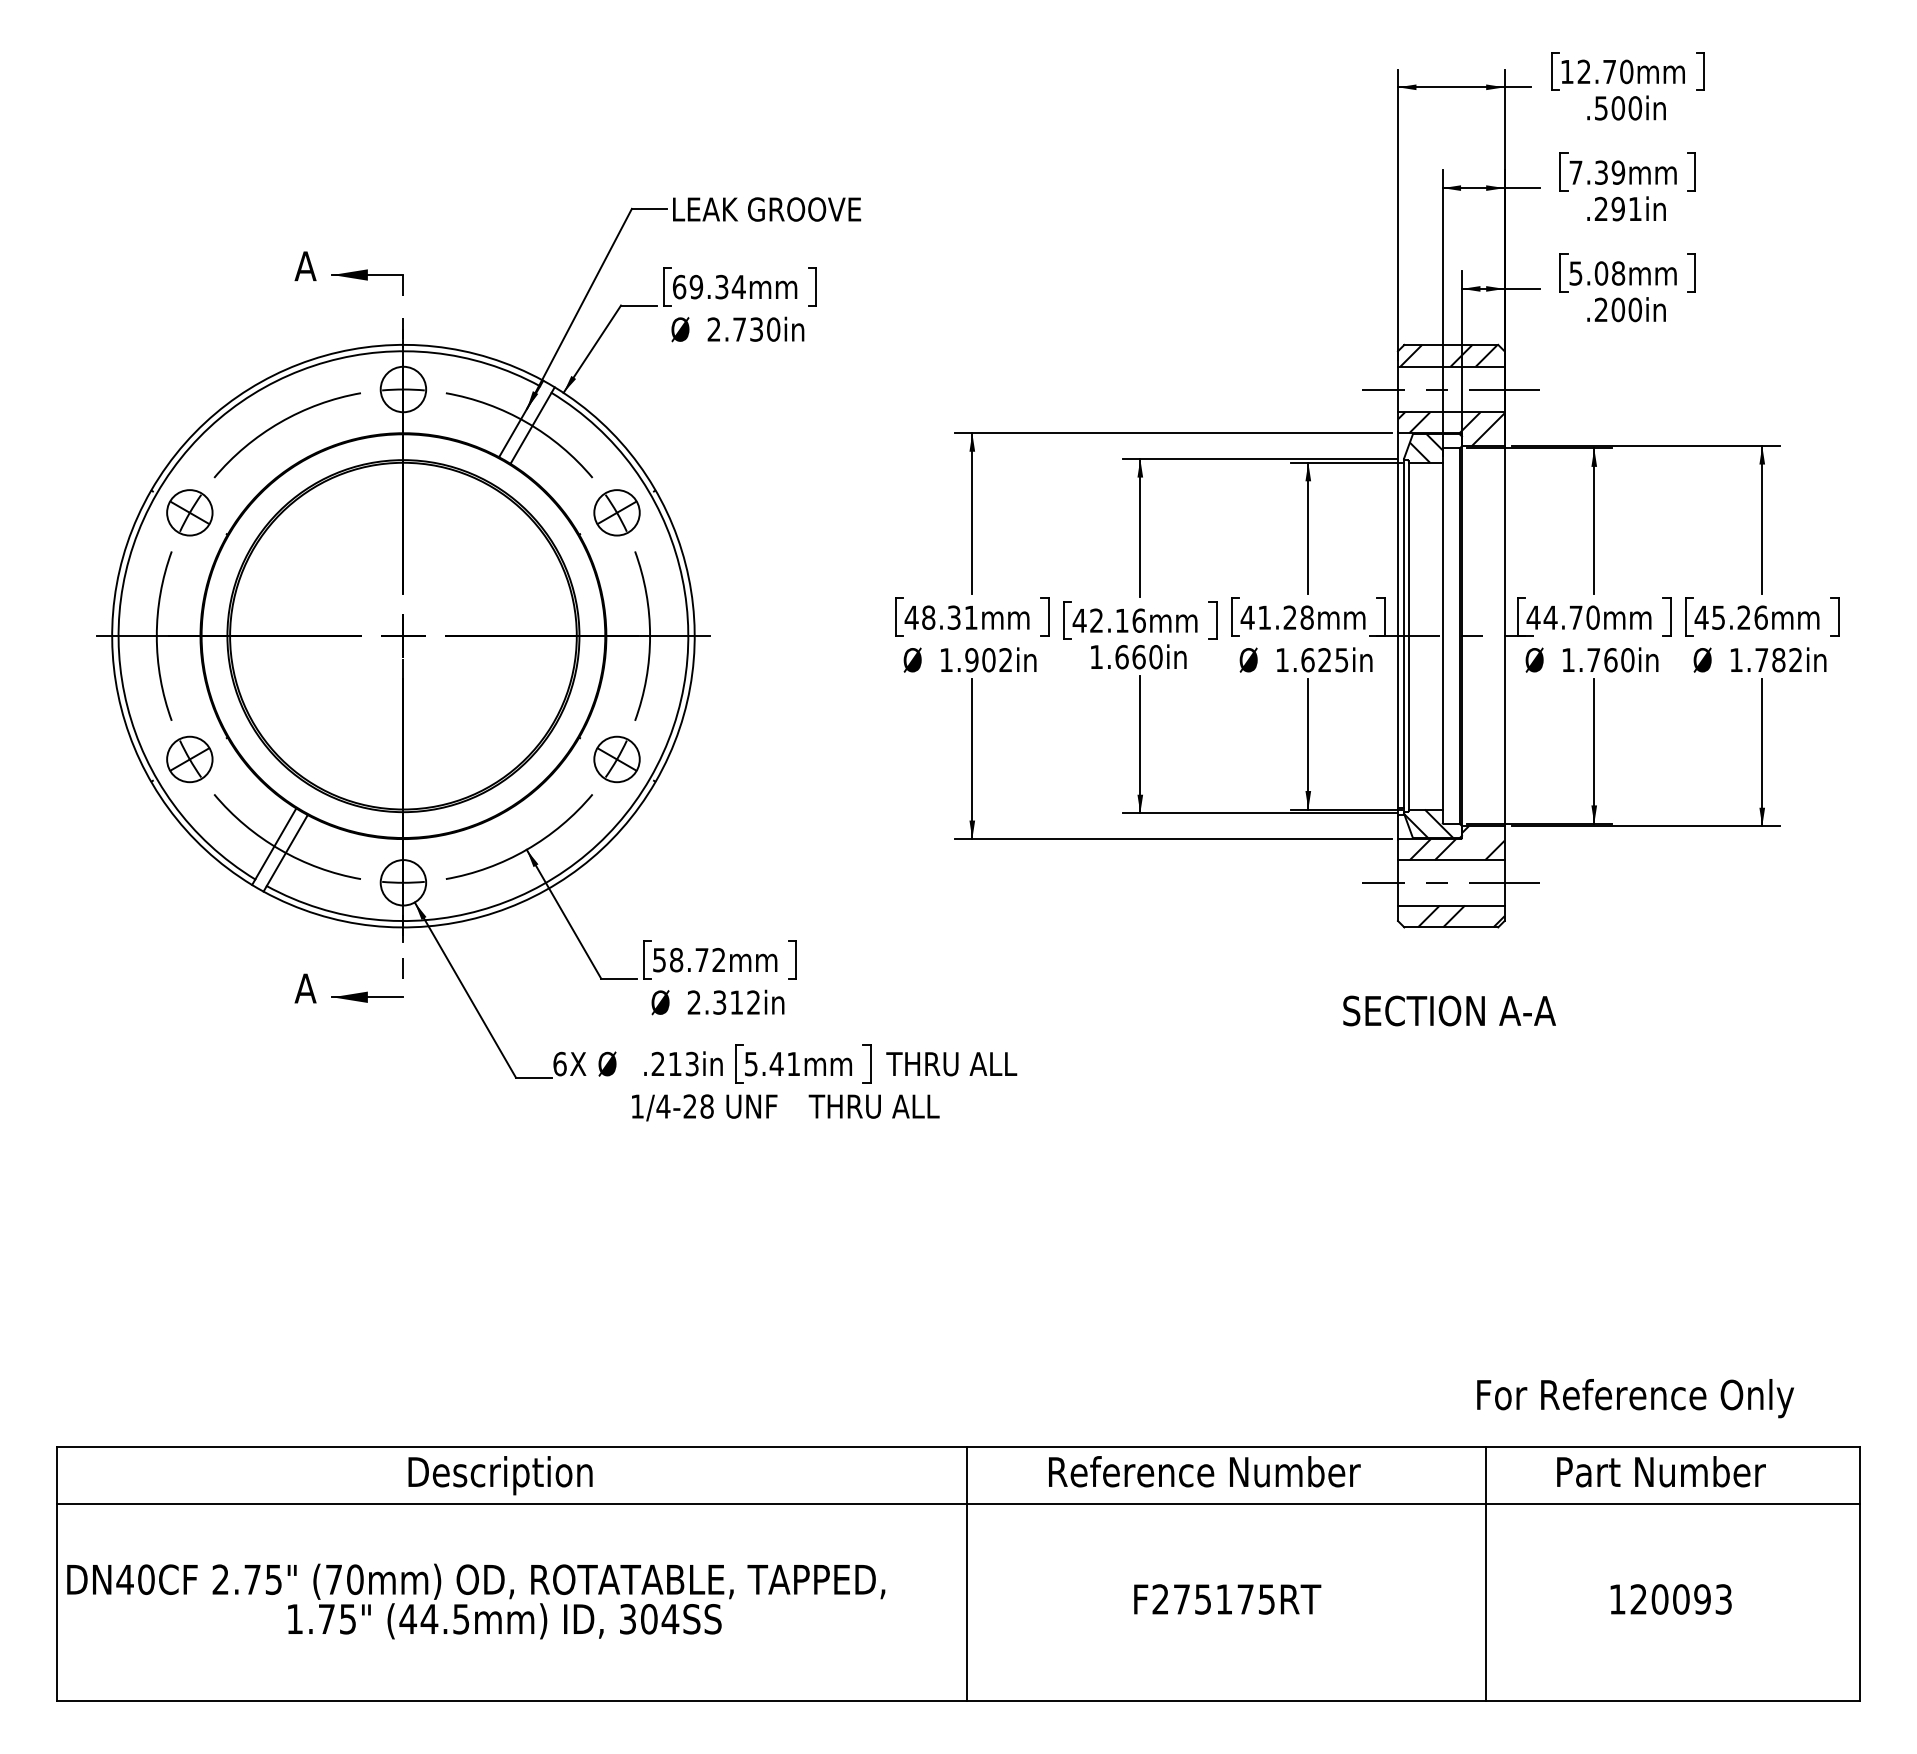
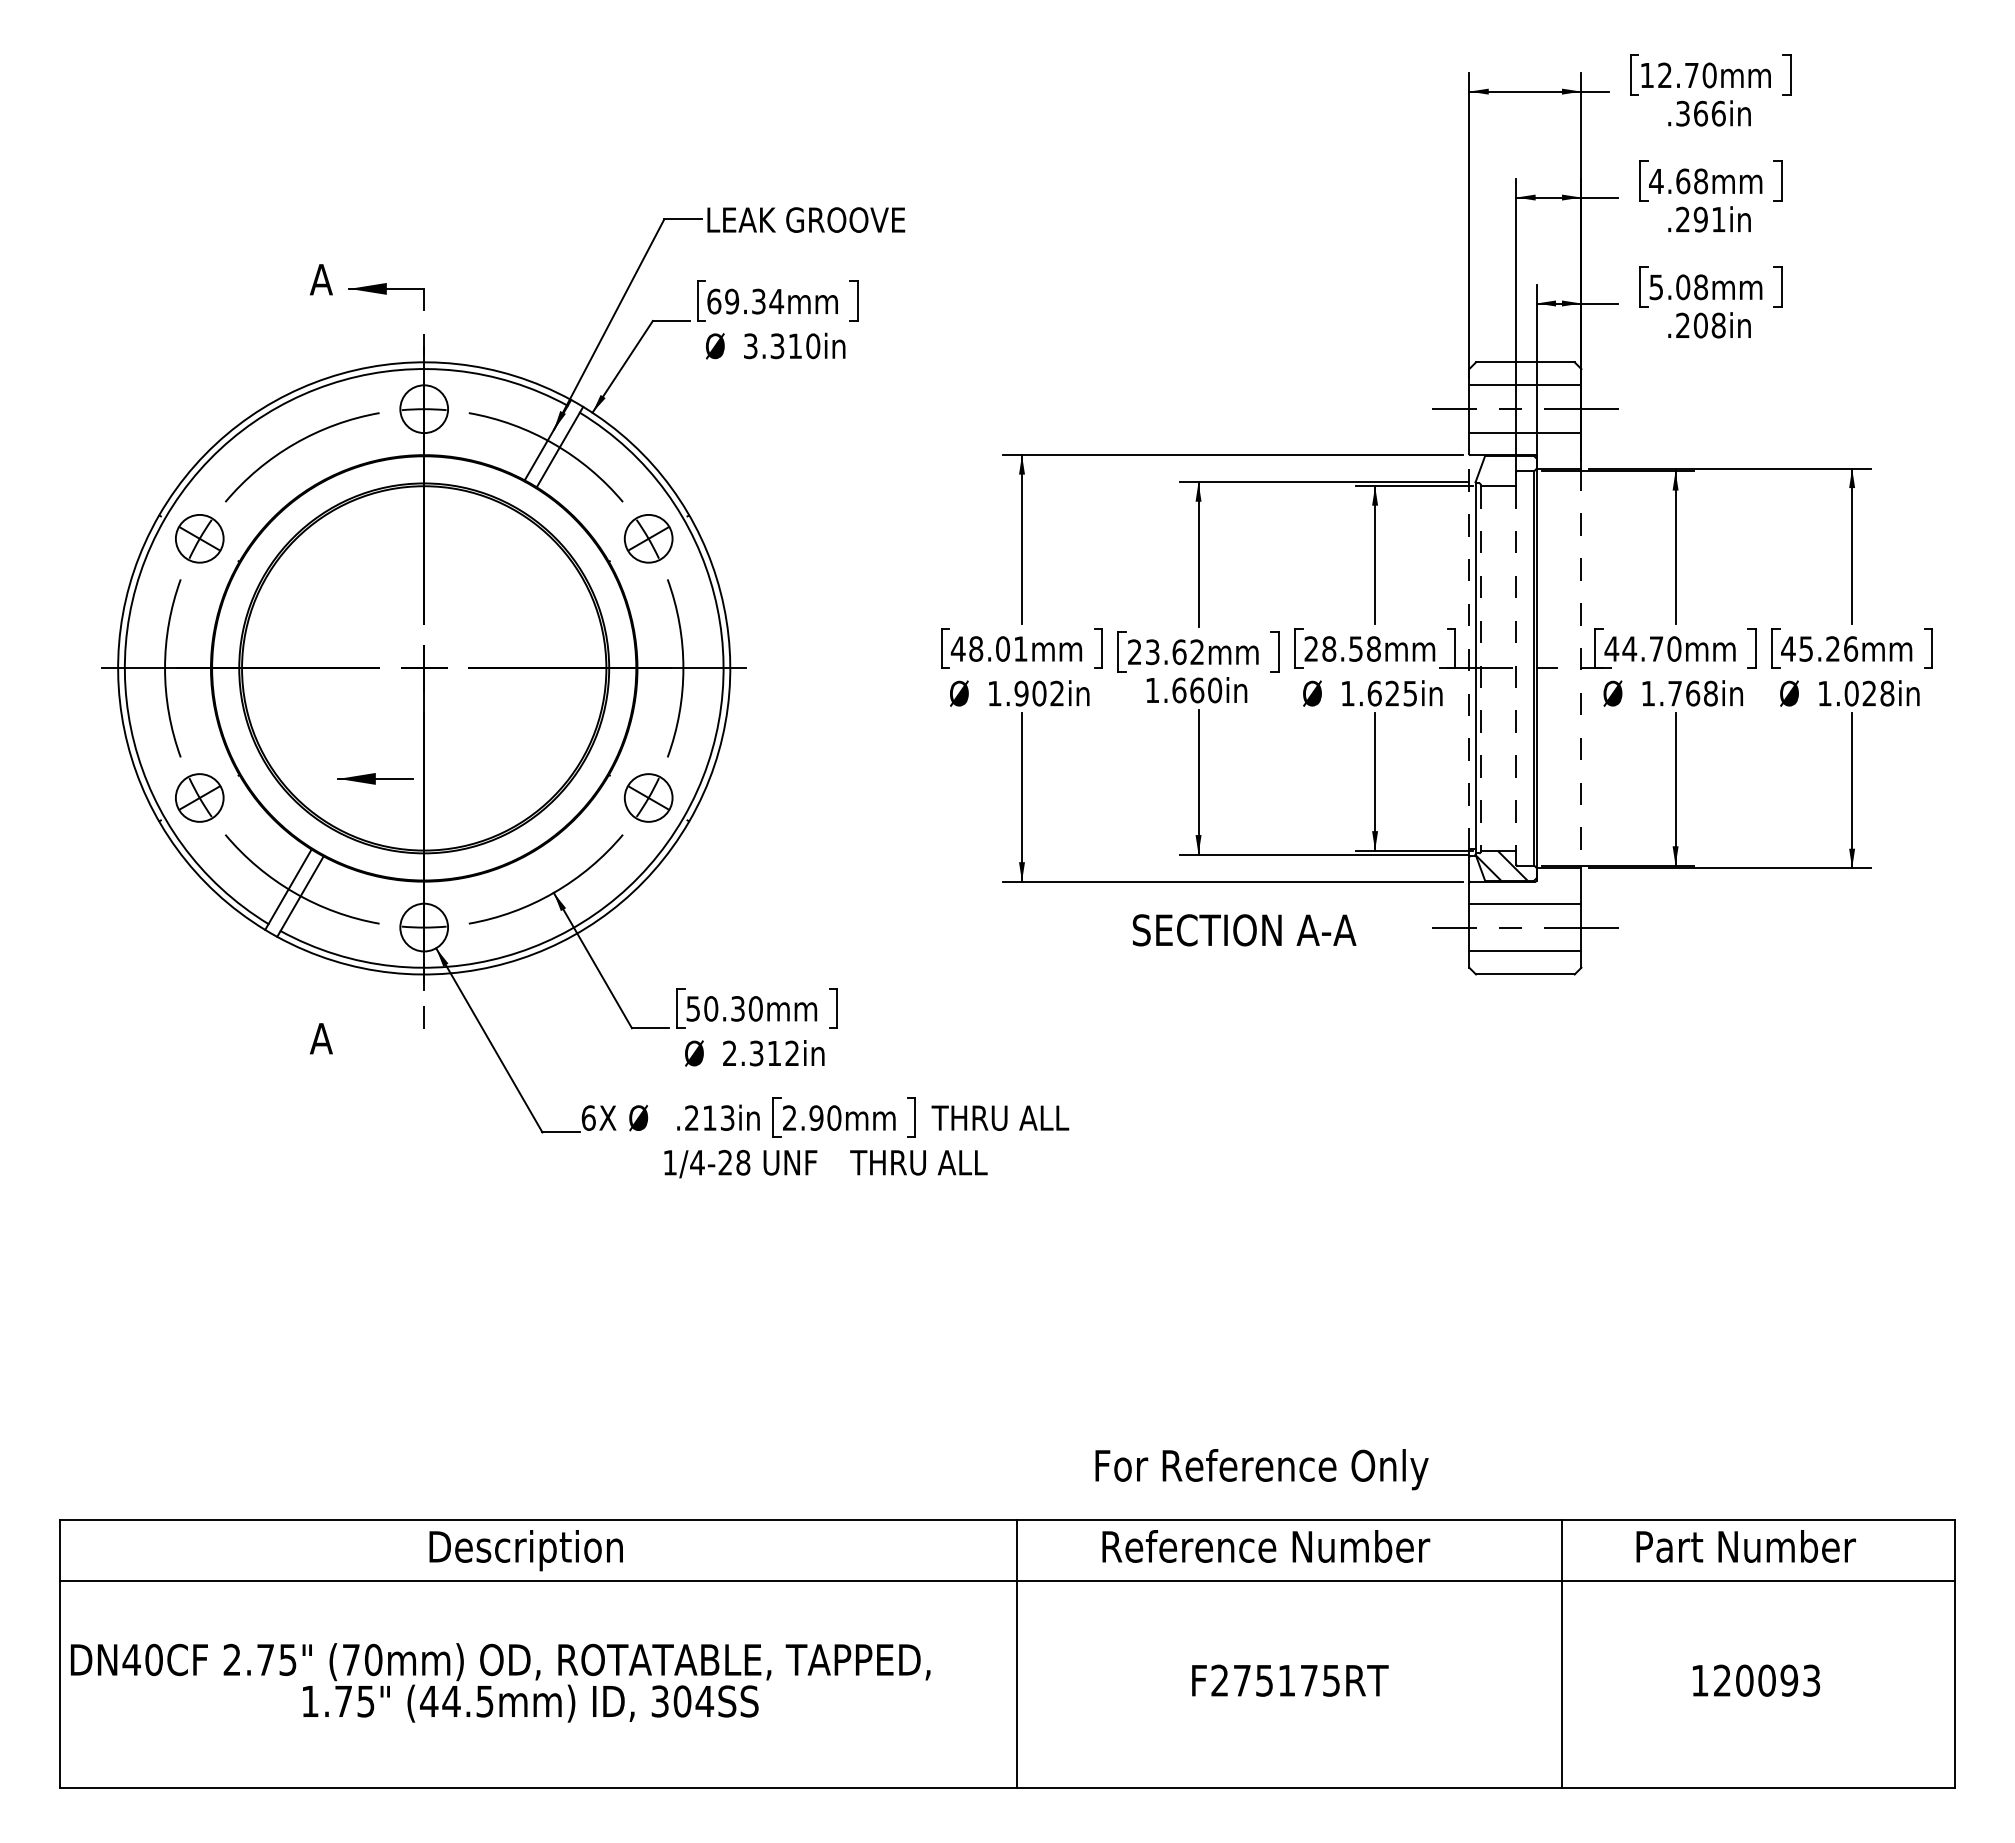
text: (1618, 108) -> (1701, 113), .500in -> .366in
text: (1597, 172) -> (1678, 181), 7.39mm -> 4.68mm
text: (1635, 309) -> (1718, 325), .200in -> .208in
text: (735, 329) -> (773, 346), 2.730in -> 3.310in
hatch: (1448, 355) -> (1522, 373), removed
hatch: (1451, 428) -> (1525, 450), removed
hatch: (1425, 448) -> (1498, 471), removed
text: (953, 617) -> (1002, 648), 48.31mm -> 48.01mm
text: (1268, 617) -> (1333, 648), 41.28mm -> 28.58mm
line: (1398, 620) -> (1469, 651), solid -> dashed
text: (1108, 621) -> (1165, 652), 42.16mm -> 23.62mm
line: (1408, 636) -> (1480, 668), solid -> dashed
line: (1442, 636) -> (1516, 668), solid -> dashed
line: (1504, 636) -> (1581, 668), solid -> dashed
text: (1627, 660) -> (1710, 693), 1.760in -> 1.768in
text: (1778, 660) -> (1869, 693), 1.782in -> 1.028in
hatch: (1457, 842) -> (1531, 885), removed
hatch: (1460, 916) -> (1535, 962), removed
text: (697, 959) -> (733, 1008), 58.72mm -> 50.30mm
part: (367, 996) -> (375, 778), moved
text: (1449, 1011) -> (1244, 930), moved
text: (772, 1063) -> (812, 1117), 5.41mm -> 2.90mm
text: (1635, 1398) -> (1261, 1469), moved

